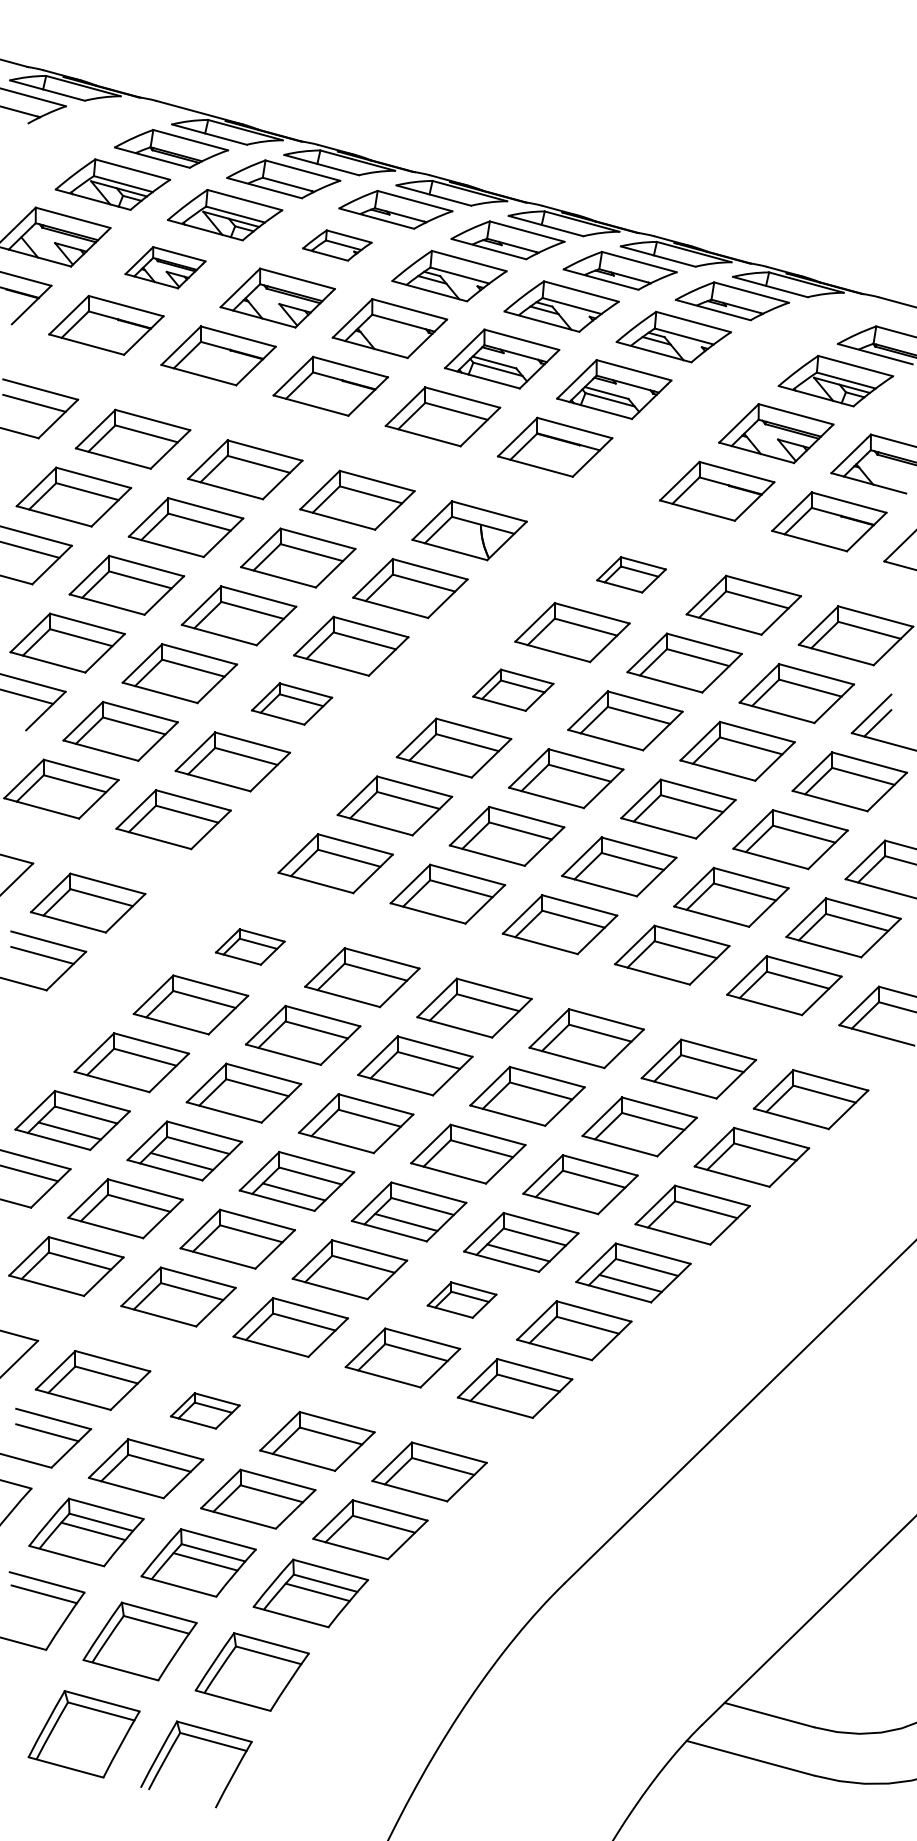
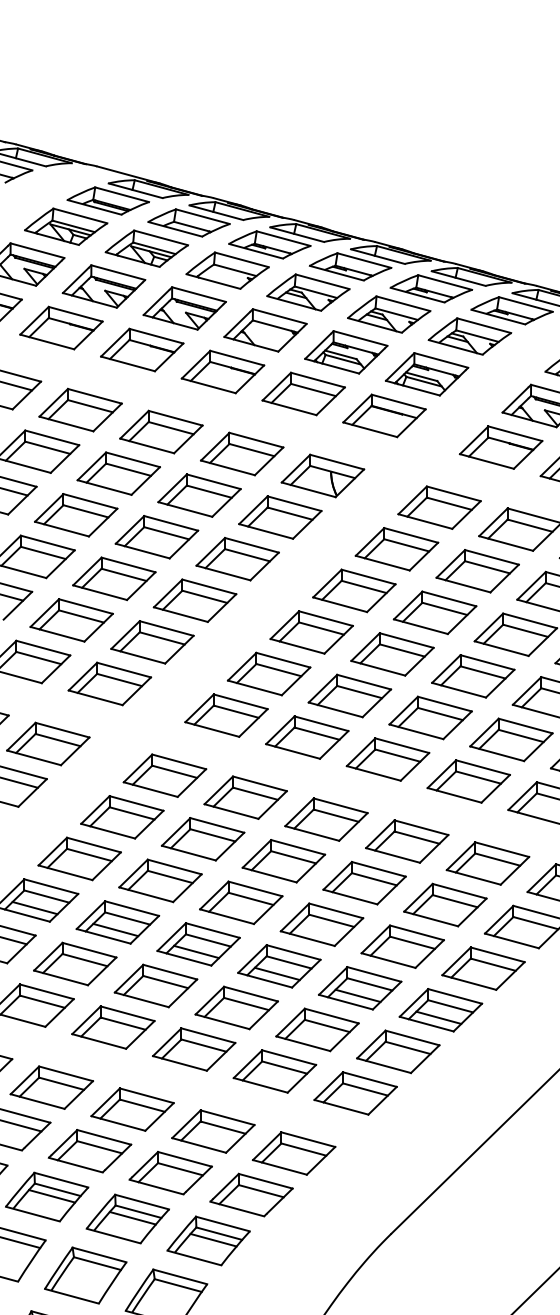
part: (337, 245) -> (227, 270), size x1.67
part: (165, 267) -> (103, 286), size x1.43
part: (631, 574) -> (439, 507), size x1.67
part: (513, 689) -> (354, 590), size x1.43
part: (291, 703) -> (194, 600), size x1.43
part: (250, 946) -> (165, 775), size x1.67
part: (461, 1299) -> (317, 1029), size x1.67
part: (205, 1410) -> (132, 1109), size x1.67

